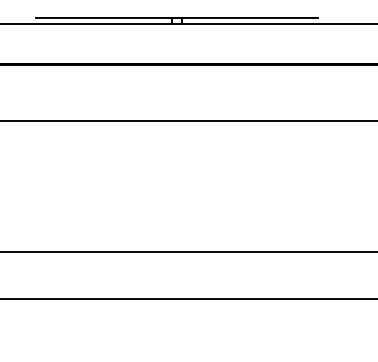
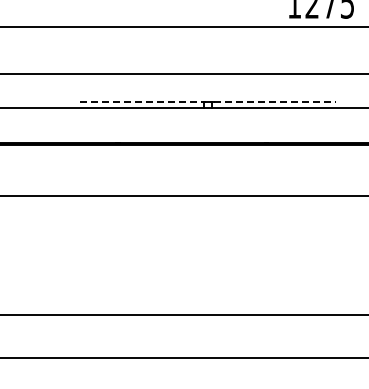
line: (103, 18) -> (141, 102), solid -> dashed
line: (251, 18) -> (275, 102), solid -> dashed

